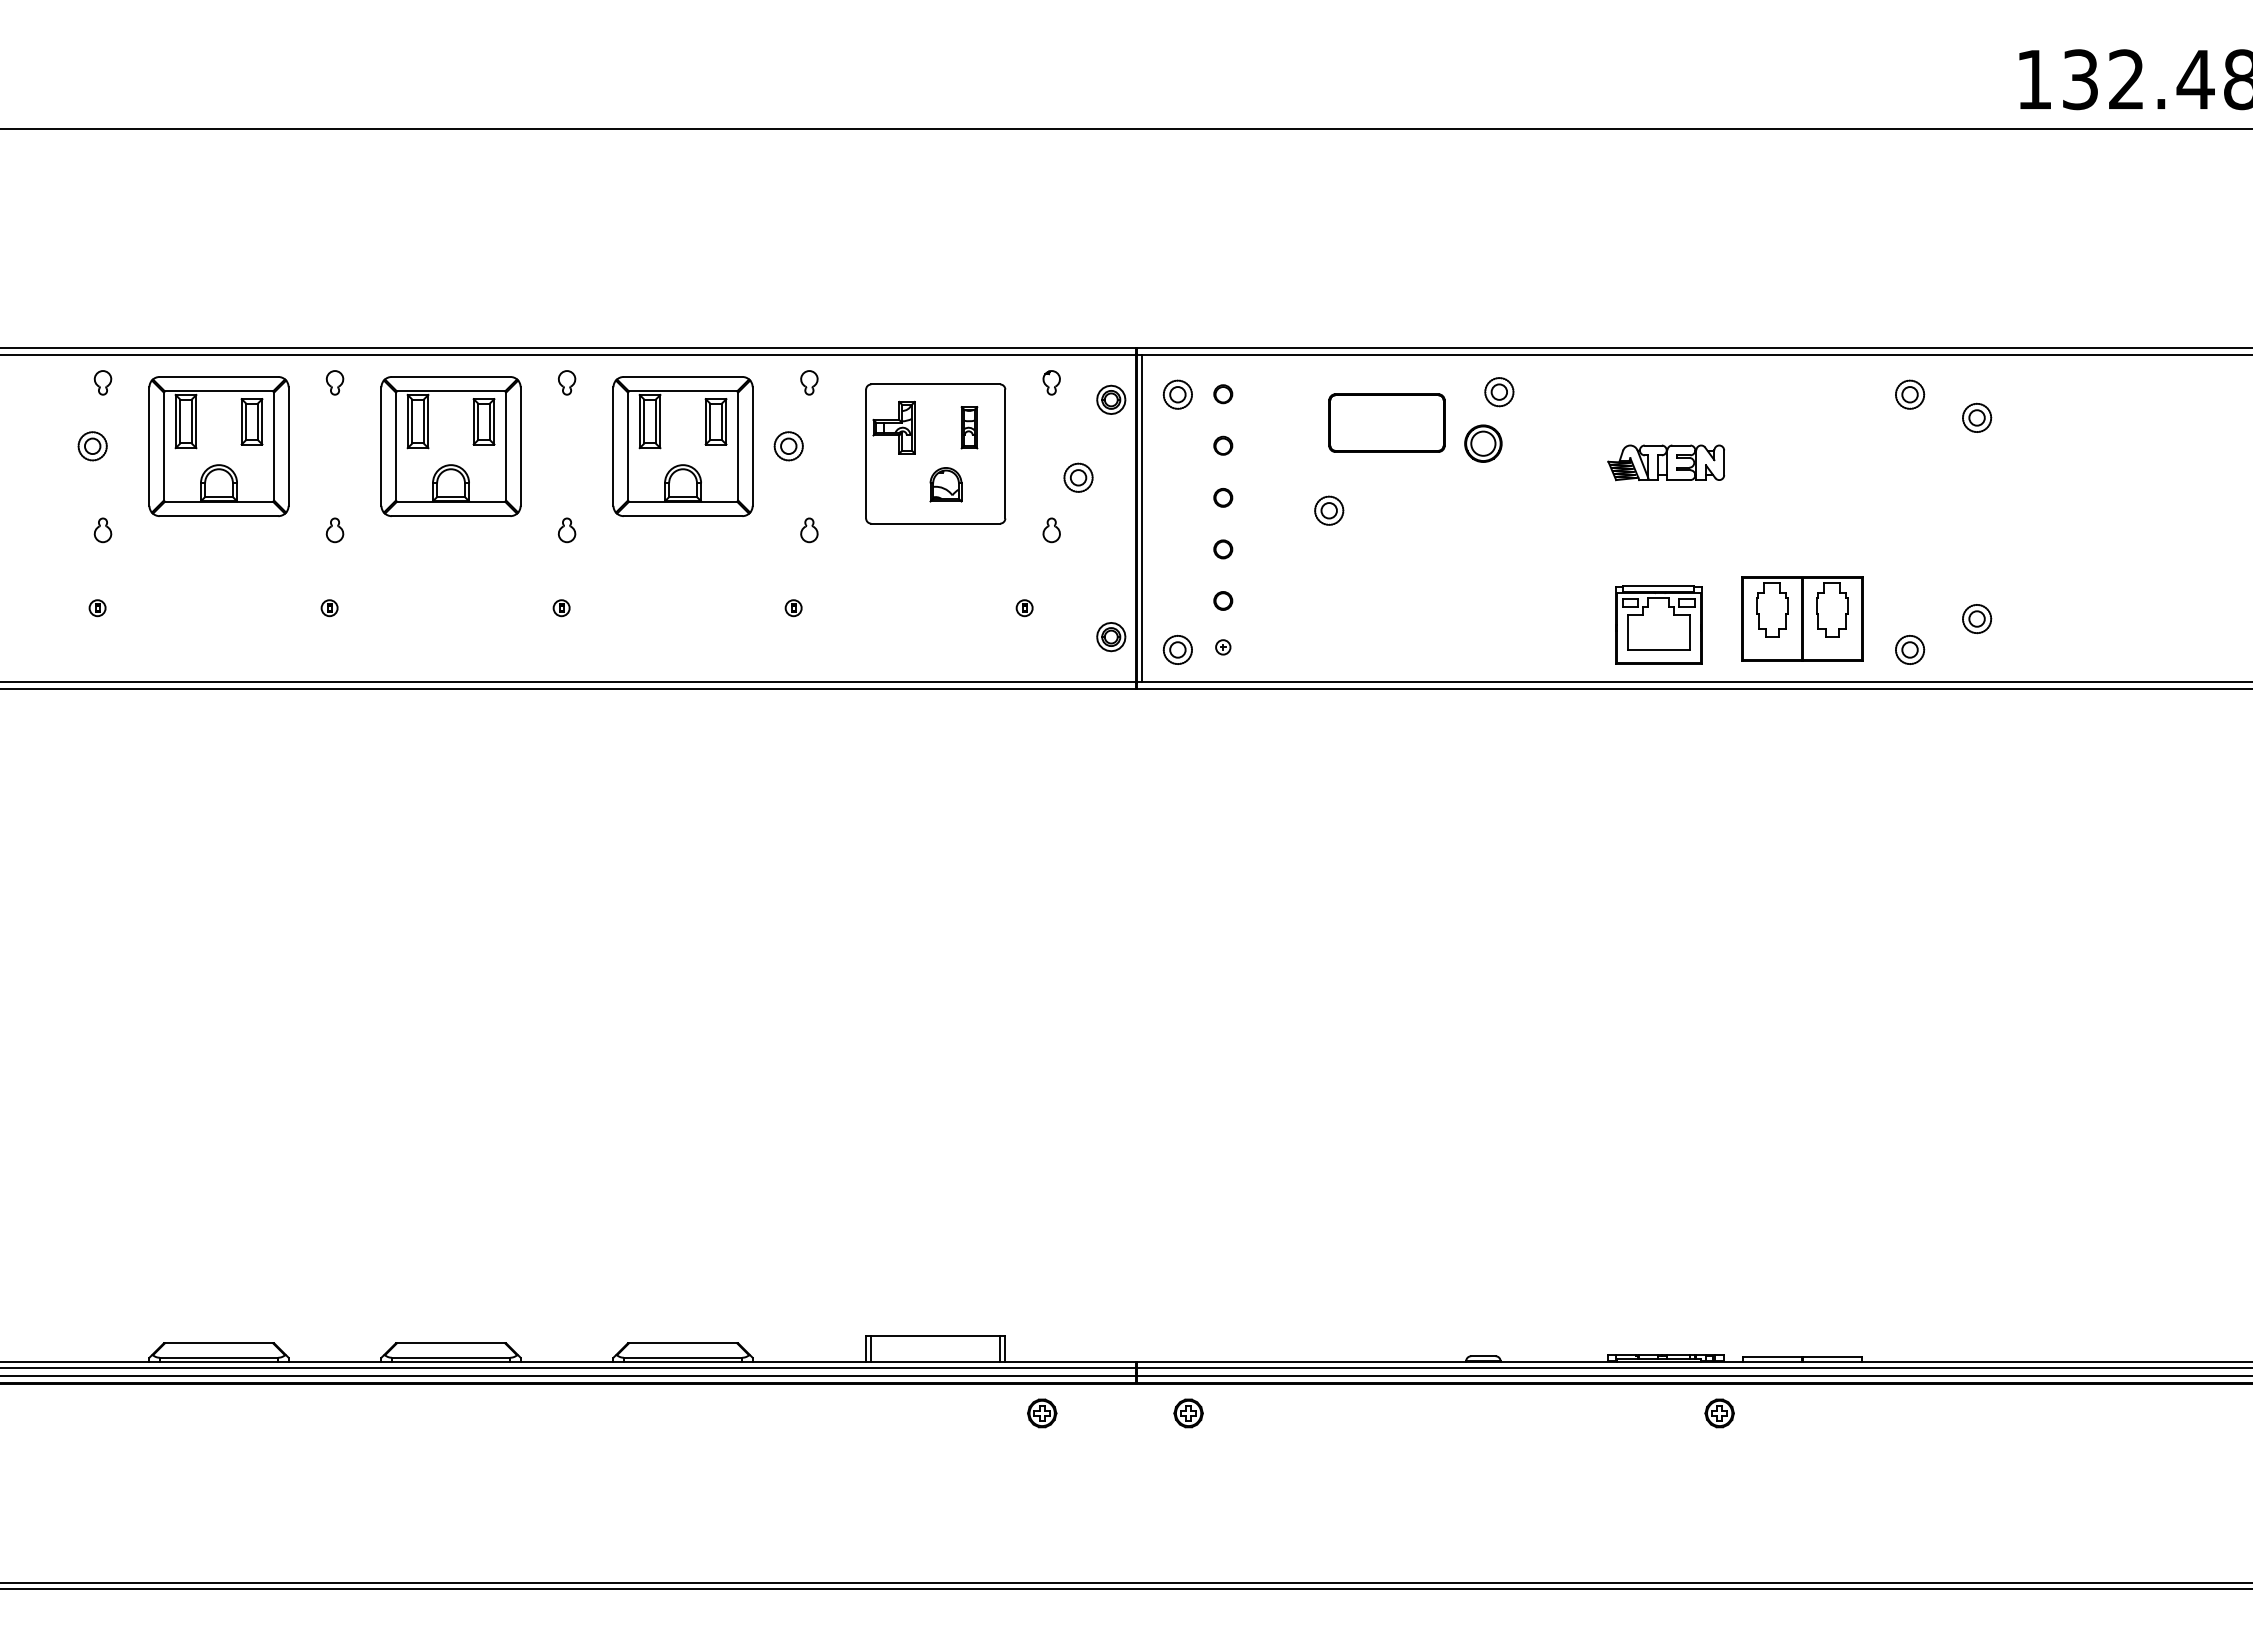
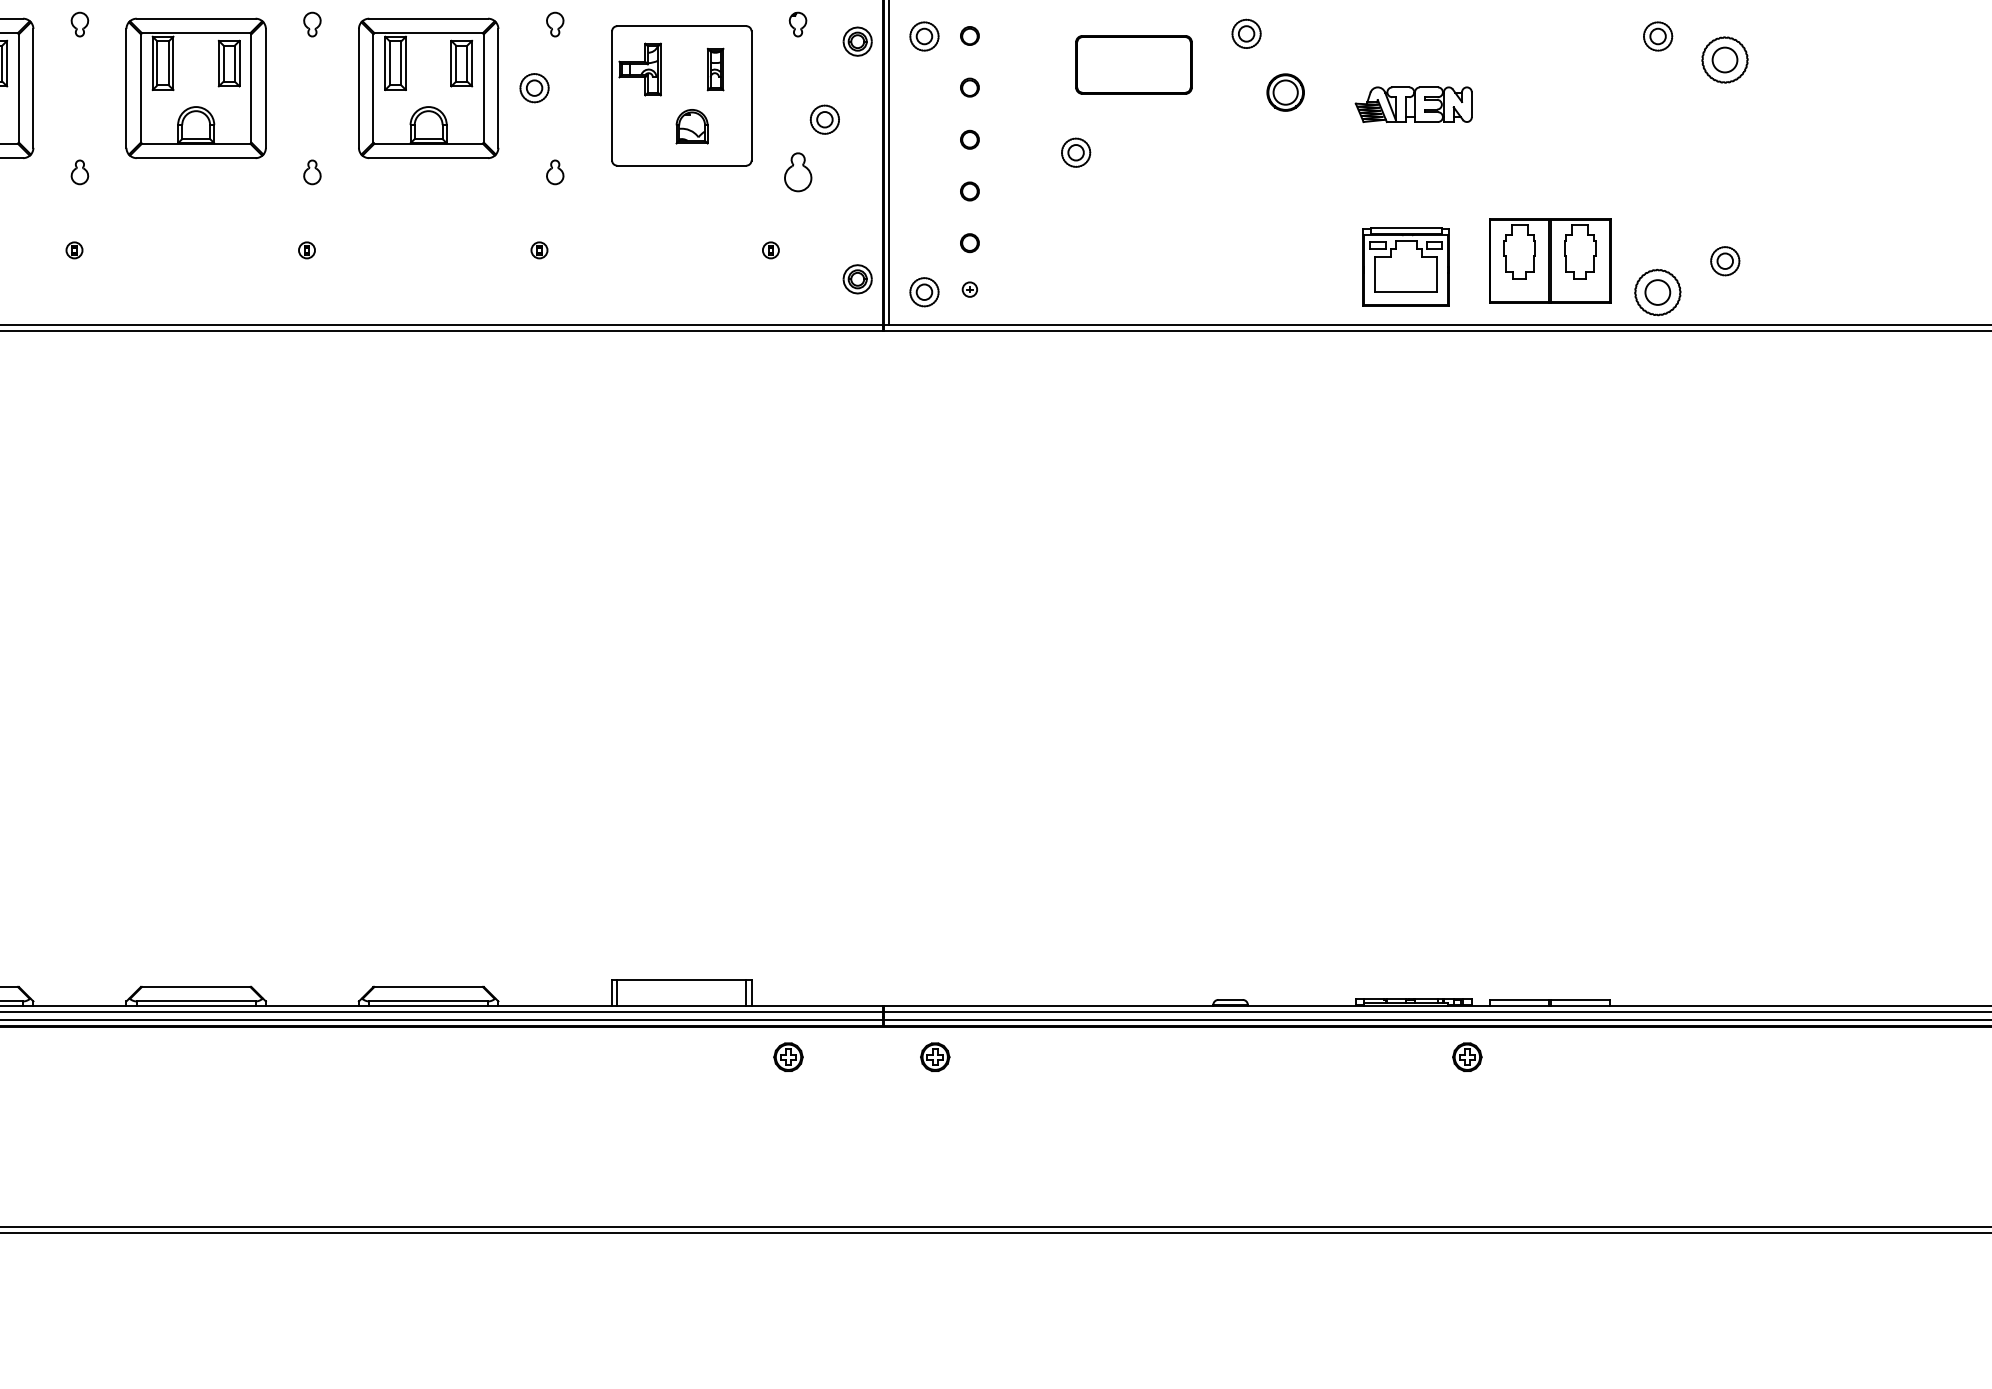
part: (1977, 417) -> (1725, 59), size x1.6
part: (1483, 443) -> (1285, 92), moved
part: (1051, 530) -> (797, 172), size x1.6
part: (1910, 649) -> (1658, 291), size x1.6

